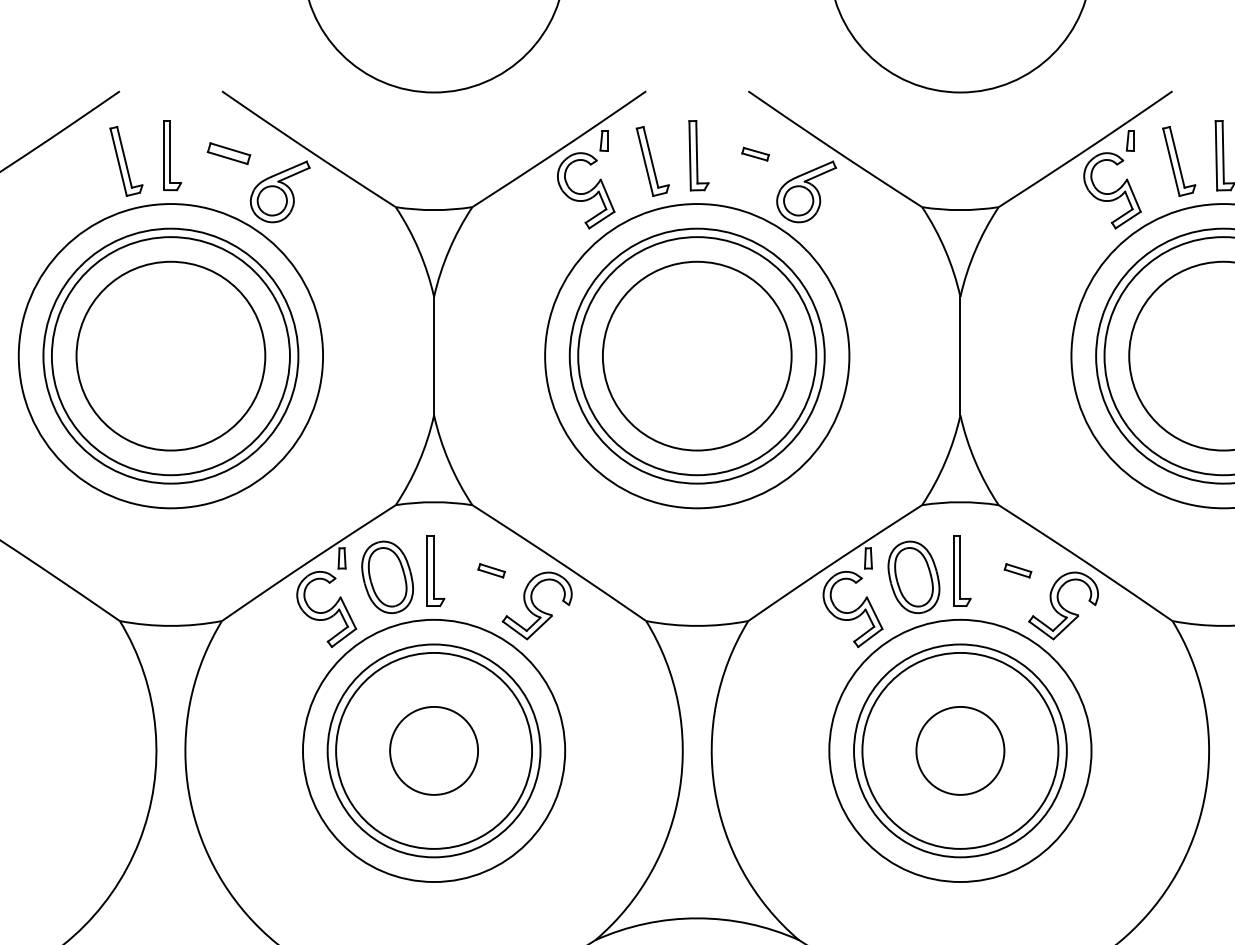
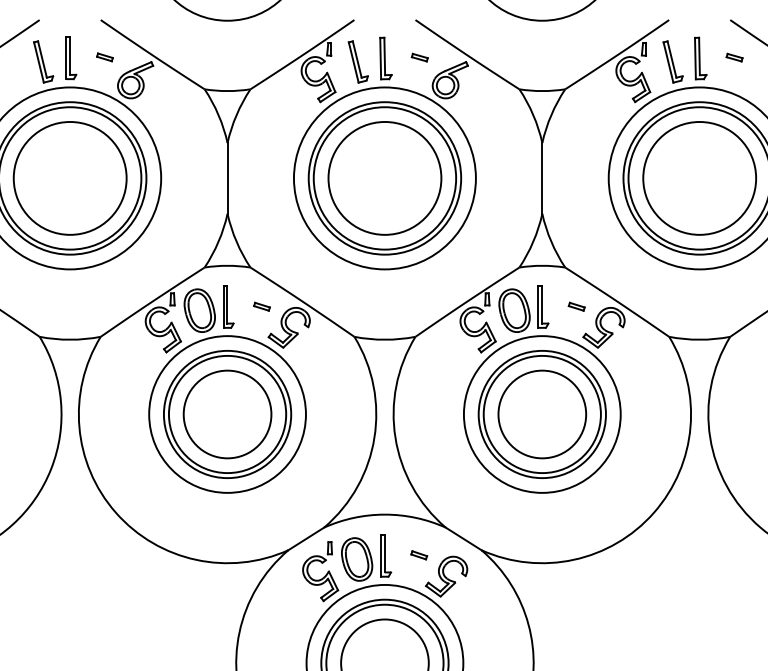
part: (228, 153) -> (104, 57), size x0.62
circle: (433, 750) -> (227, 414), size x1.67
circle: (960, 750) -> (542, 414), size x1.67

